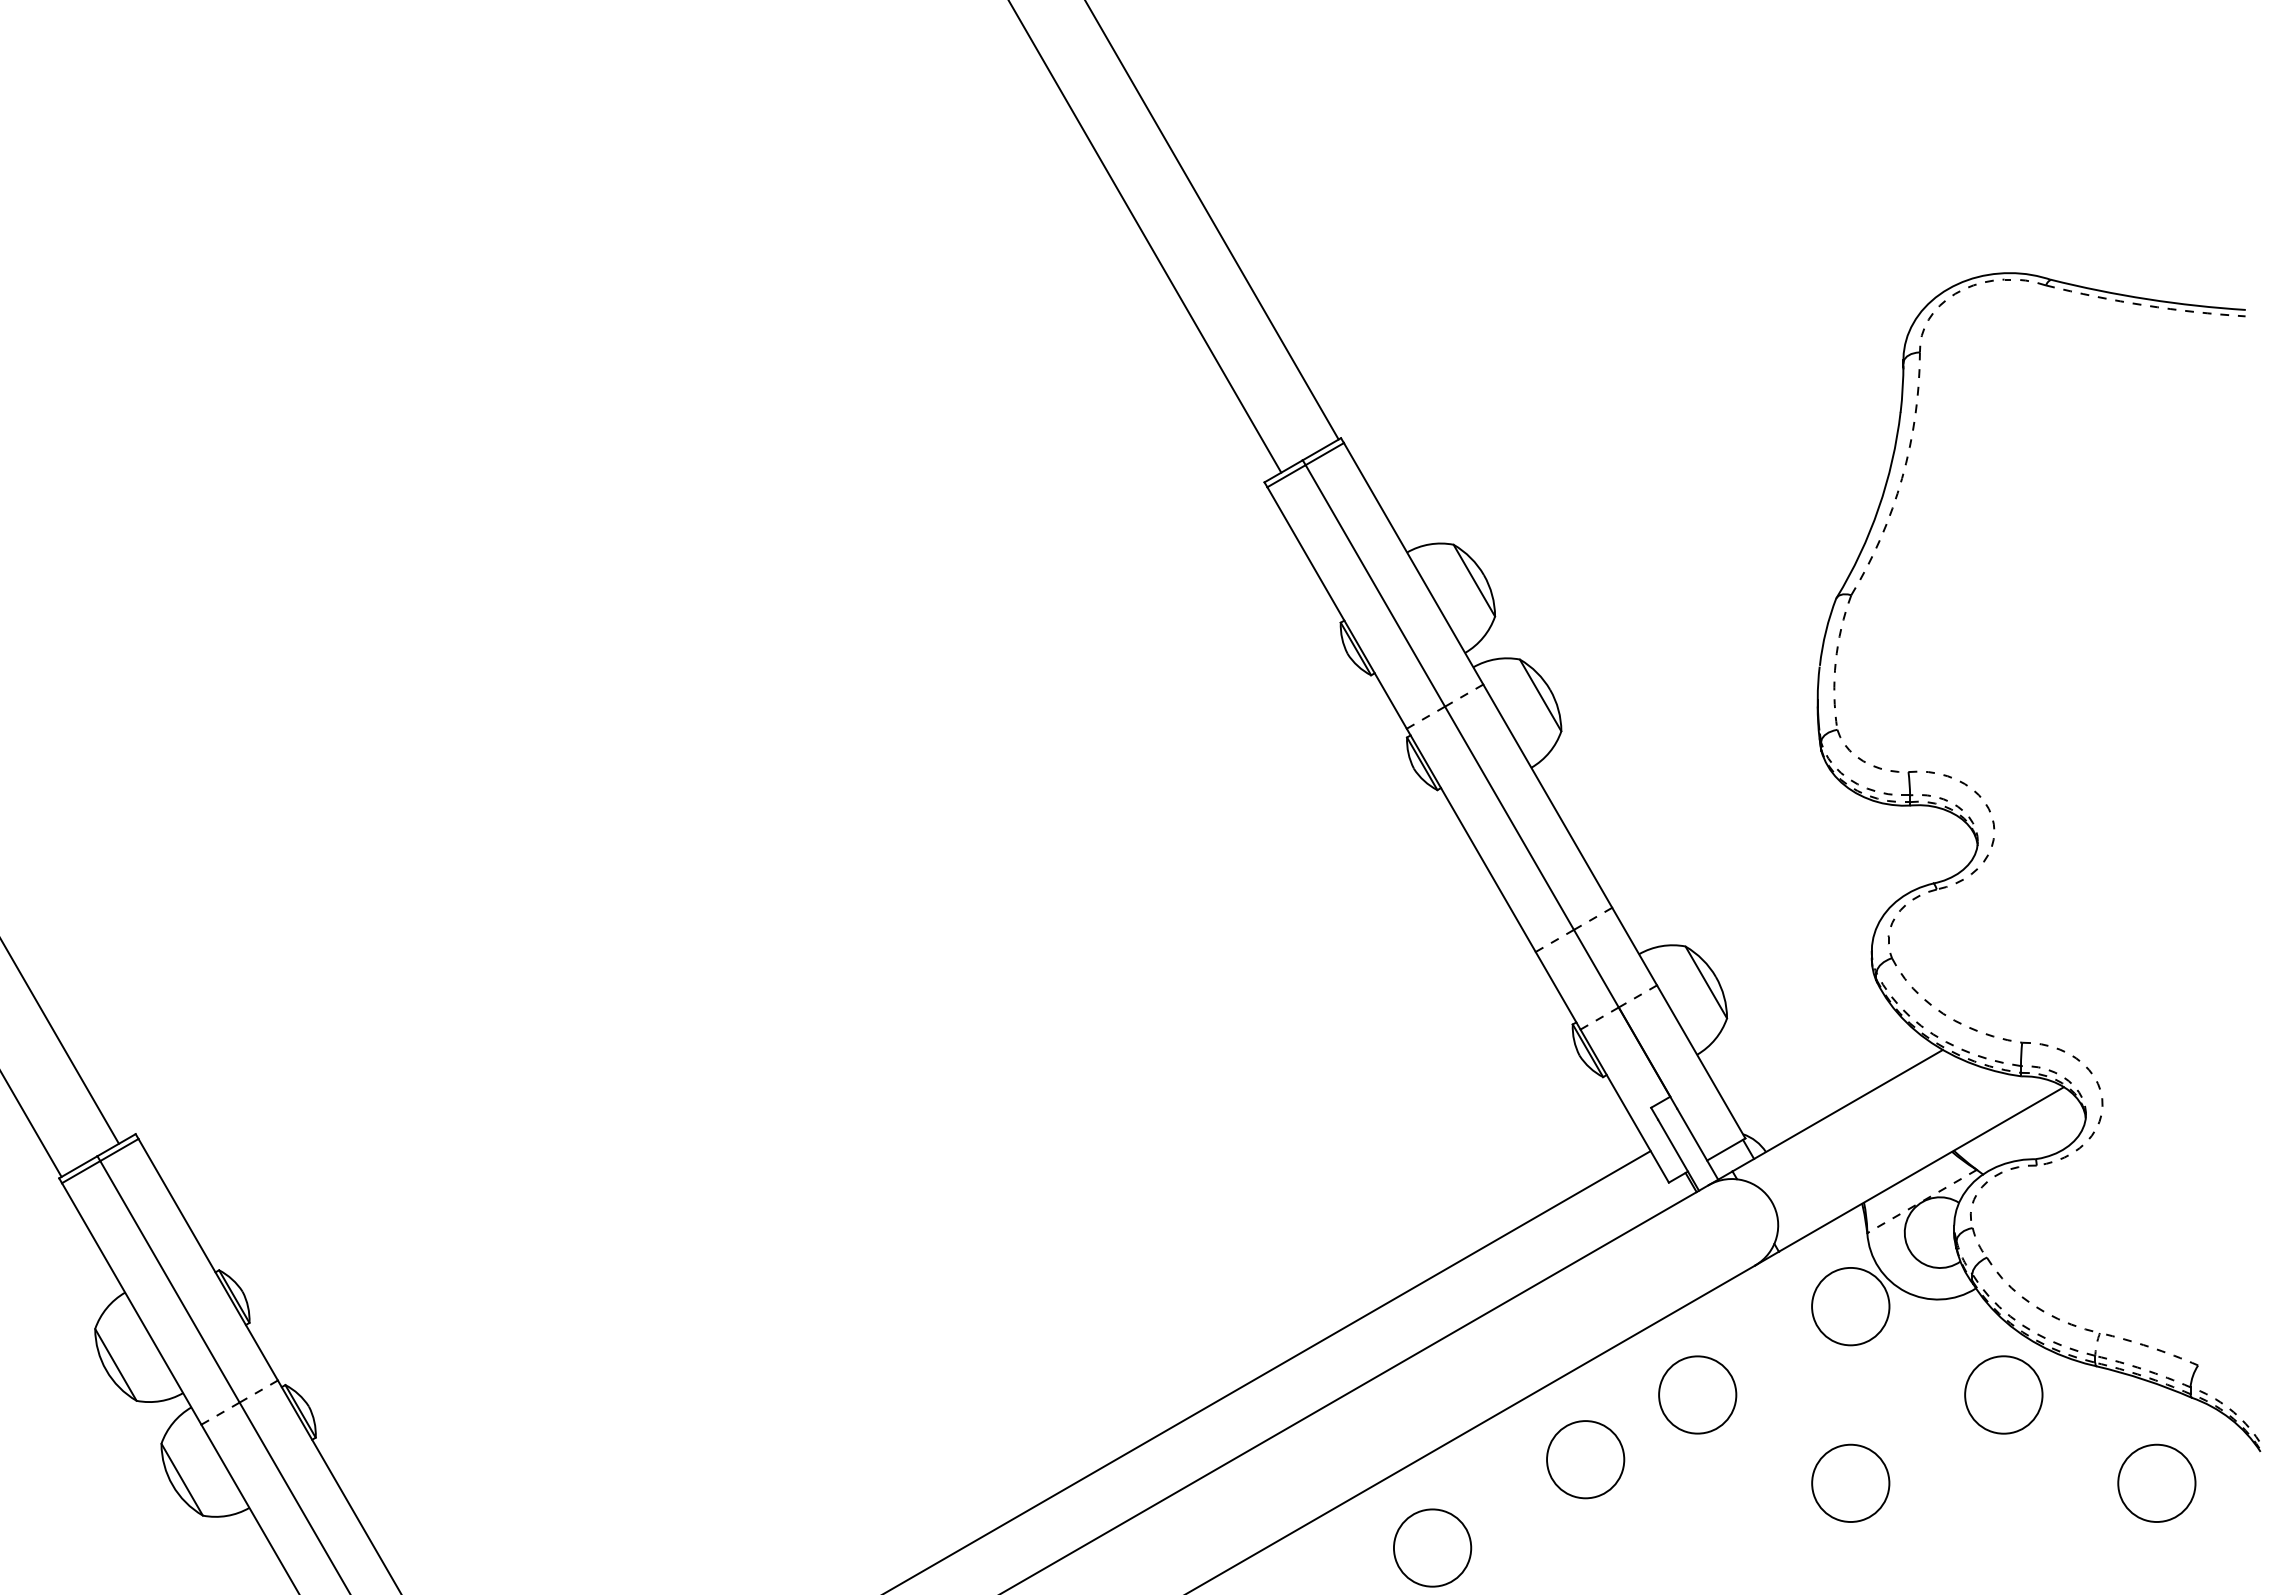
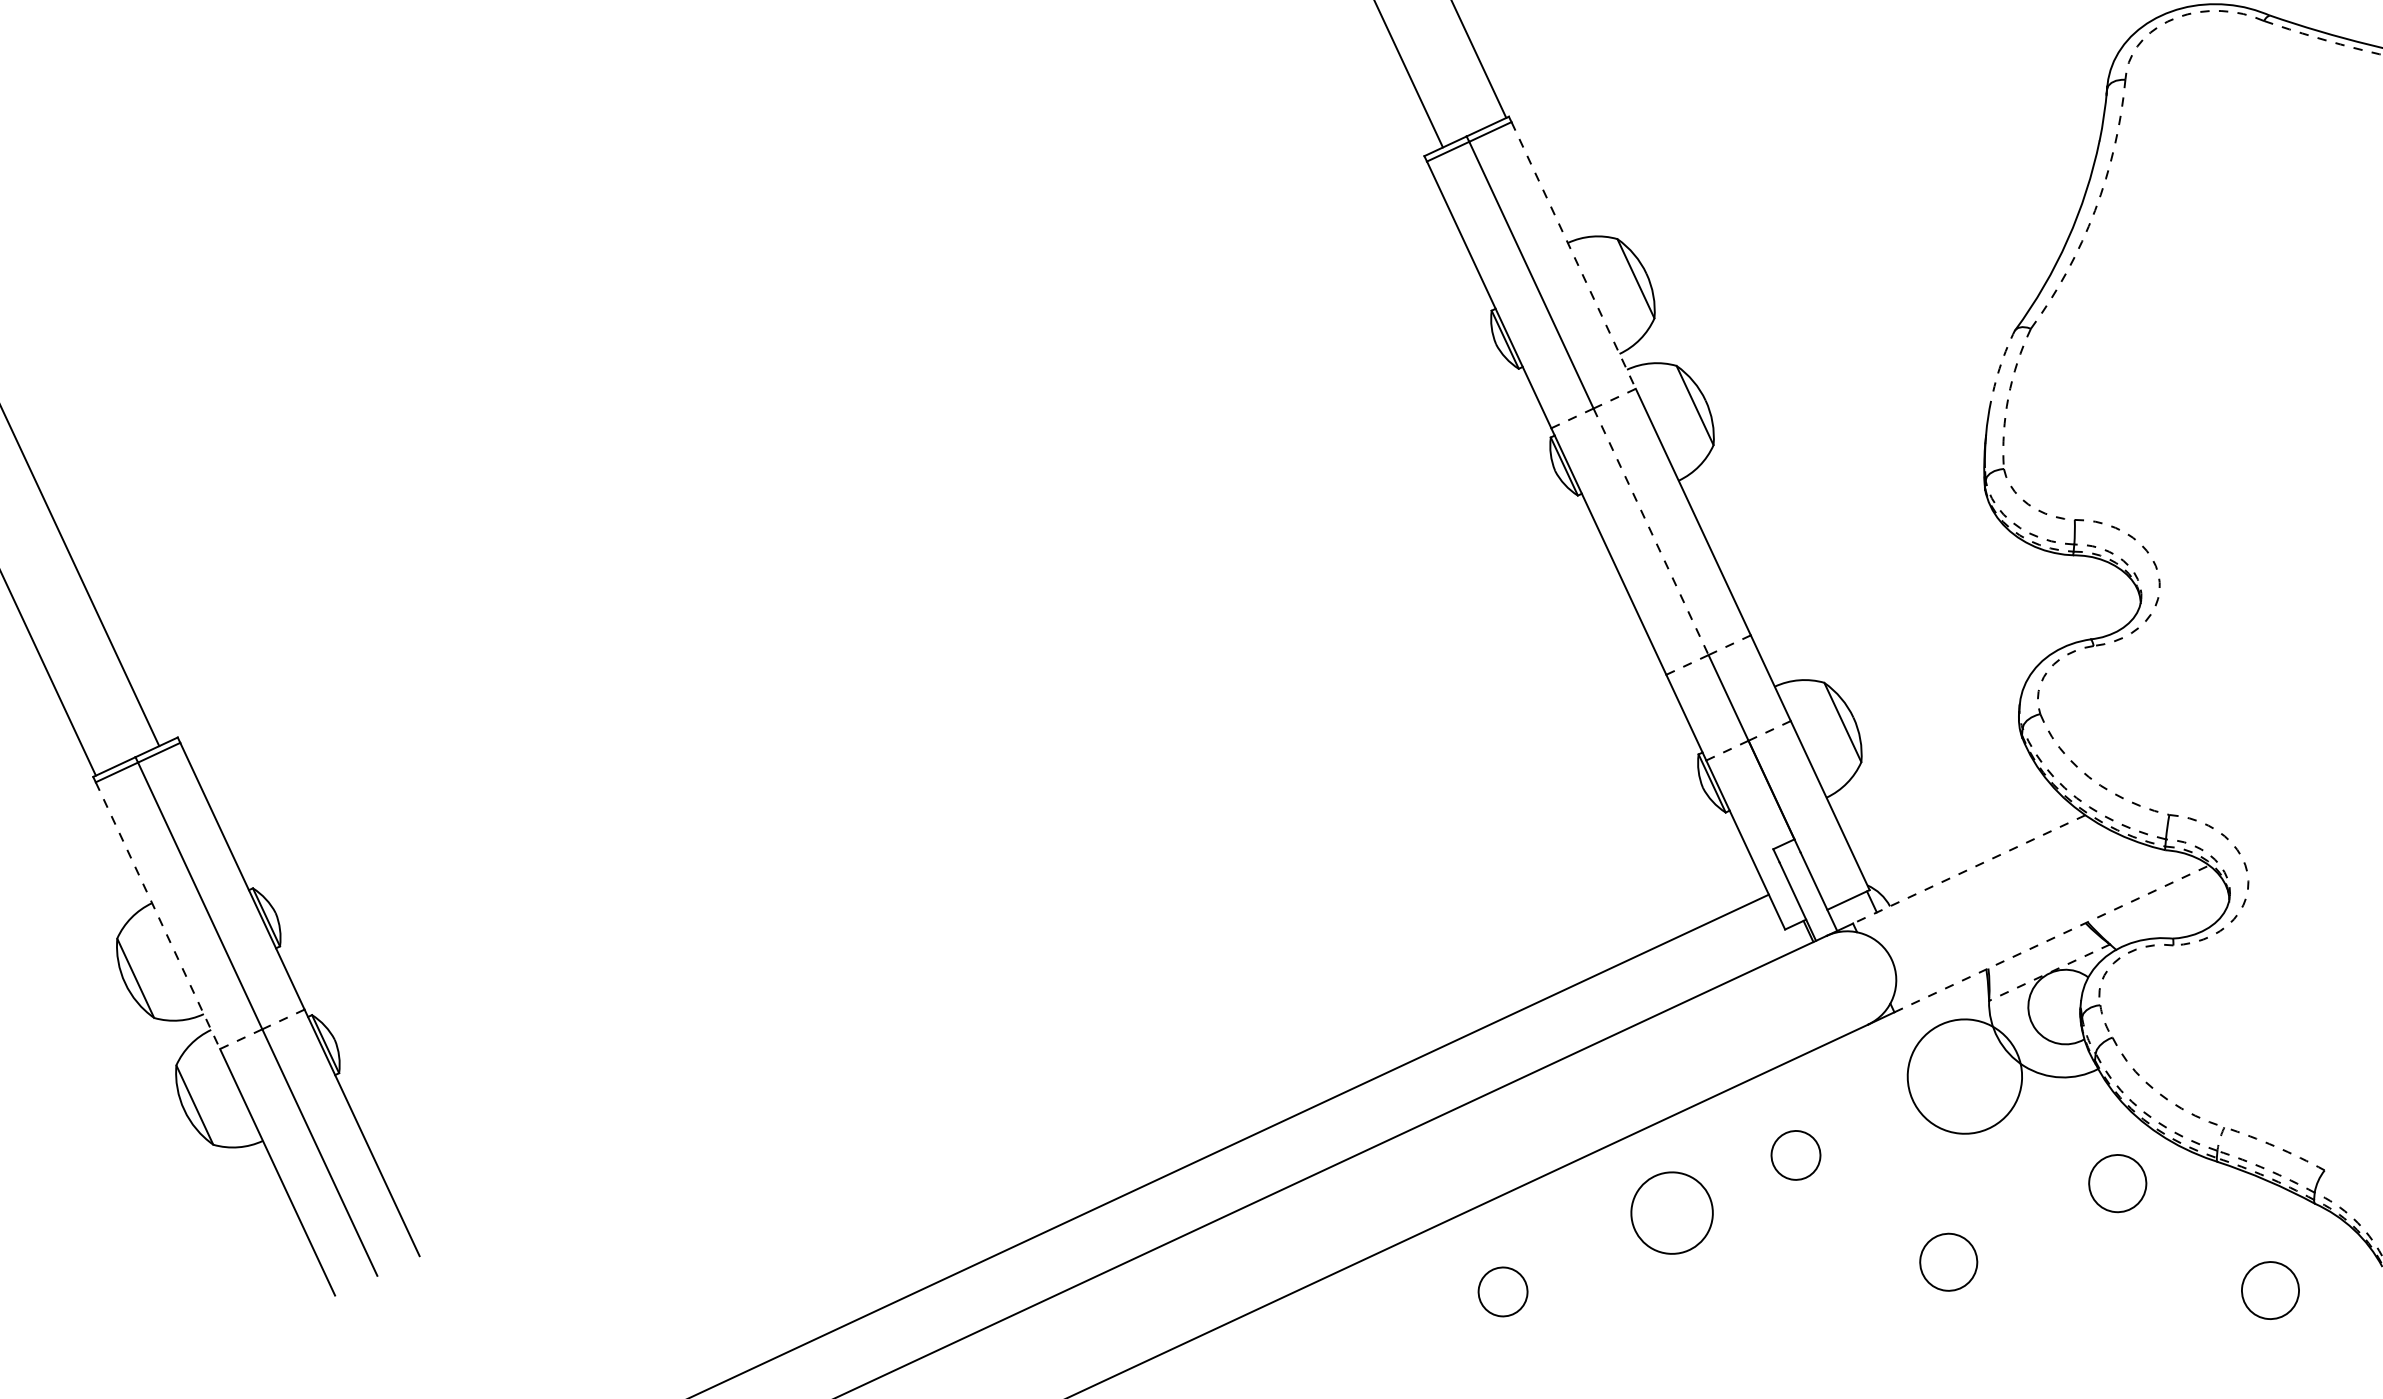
line: (1413, 564) -> (1573, 256), solid -> dashed
arc: (1826, 631) -> (2001, 364), solid -> dashed
line: (1509, 818) -> (1651, 532), solid -> dashed
line: (1837, 1110) -> (1969, 869), solid -> dashed
line: (1921, 1169) -> (2051, 938), solid -> dashed
line: (131, 1304) -> (157, 916), solid -> dashed
circle: (1850, 1306) -> (1964, 1076), size x1.4
circle: (1697, 1394) -> (1795, 1154), size x0.6
circle: (2003, 1394) -> (2117, 1183), size x0.7
circle: (1850, 1482) -> (1948, 1261), size x0.7
circle: (2156, 1482) -> (2270, 1289), size x0.7
circle: (1432, 1547) -> (1503, 1291), size x0.6

